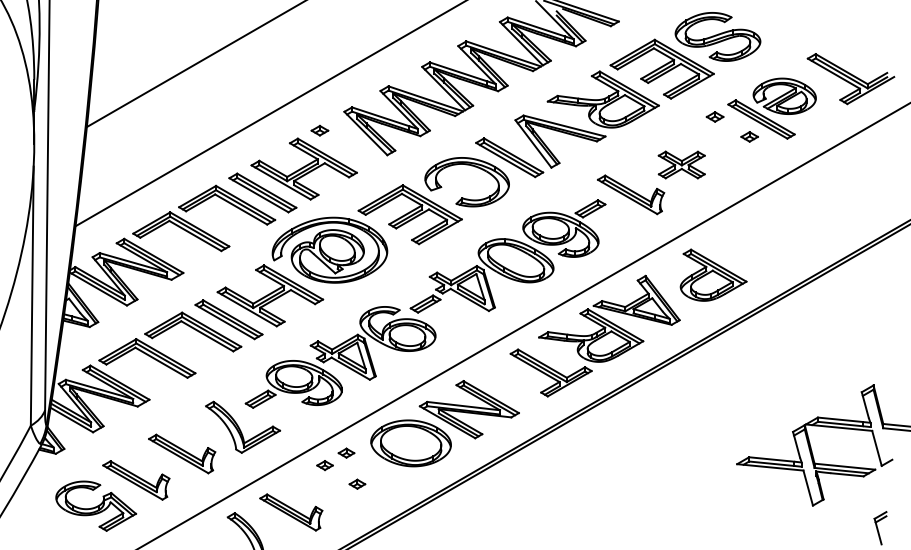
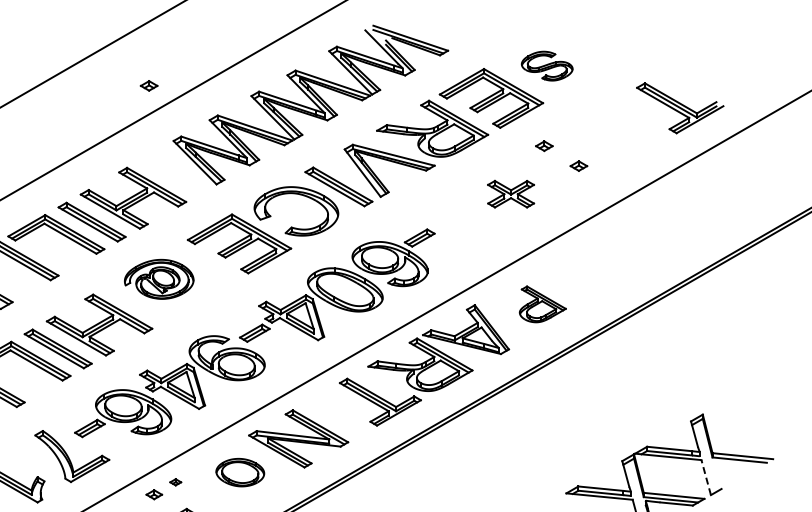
part: (717, 36) -> (546, 65), size x0.6
part: (771, 108) -> (600, 137), removed
part: (319, 130) -> (148, 85), moved
part: (631, 194) -> (460, 223), removed
part: (329, 249) -> (158, 278), size x0.6
part: (713, 274) -> (542, 303), size x0.7
part: (410, 443) -> (239, 472), size x0.6
line: (876, 447) -> (705, 476), solid -> dashed
part: (346, 452) -> (175, 481), size x0.7

